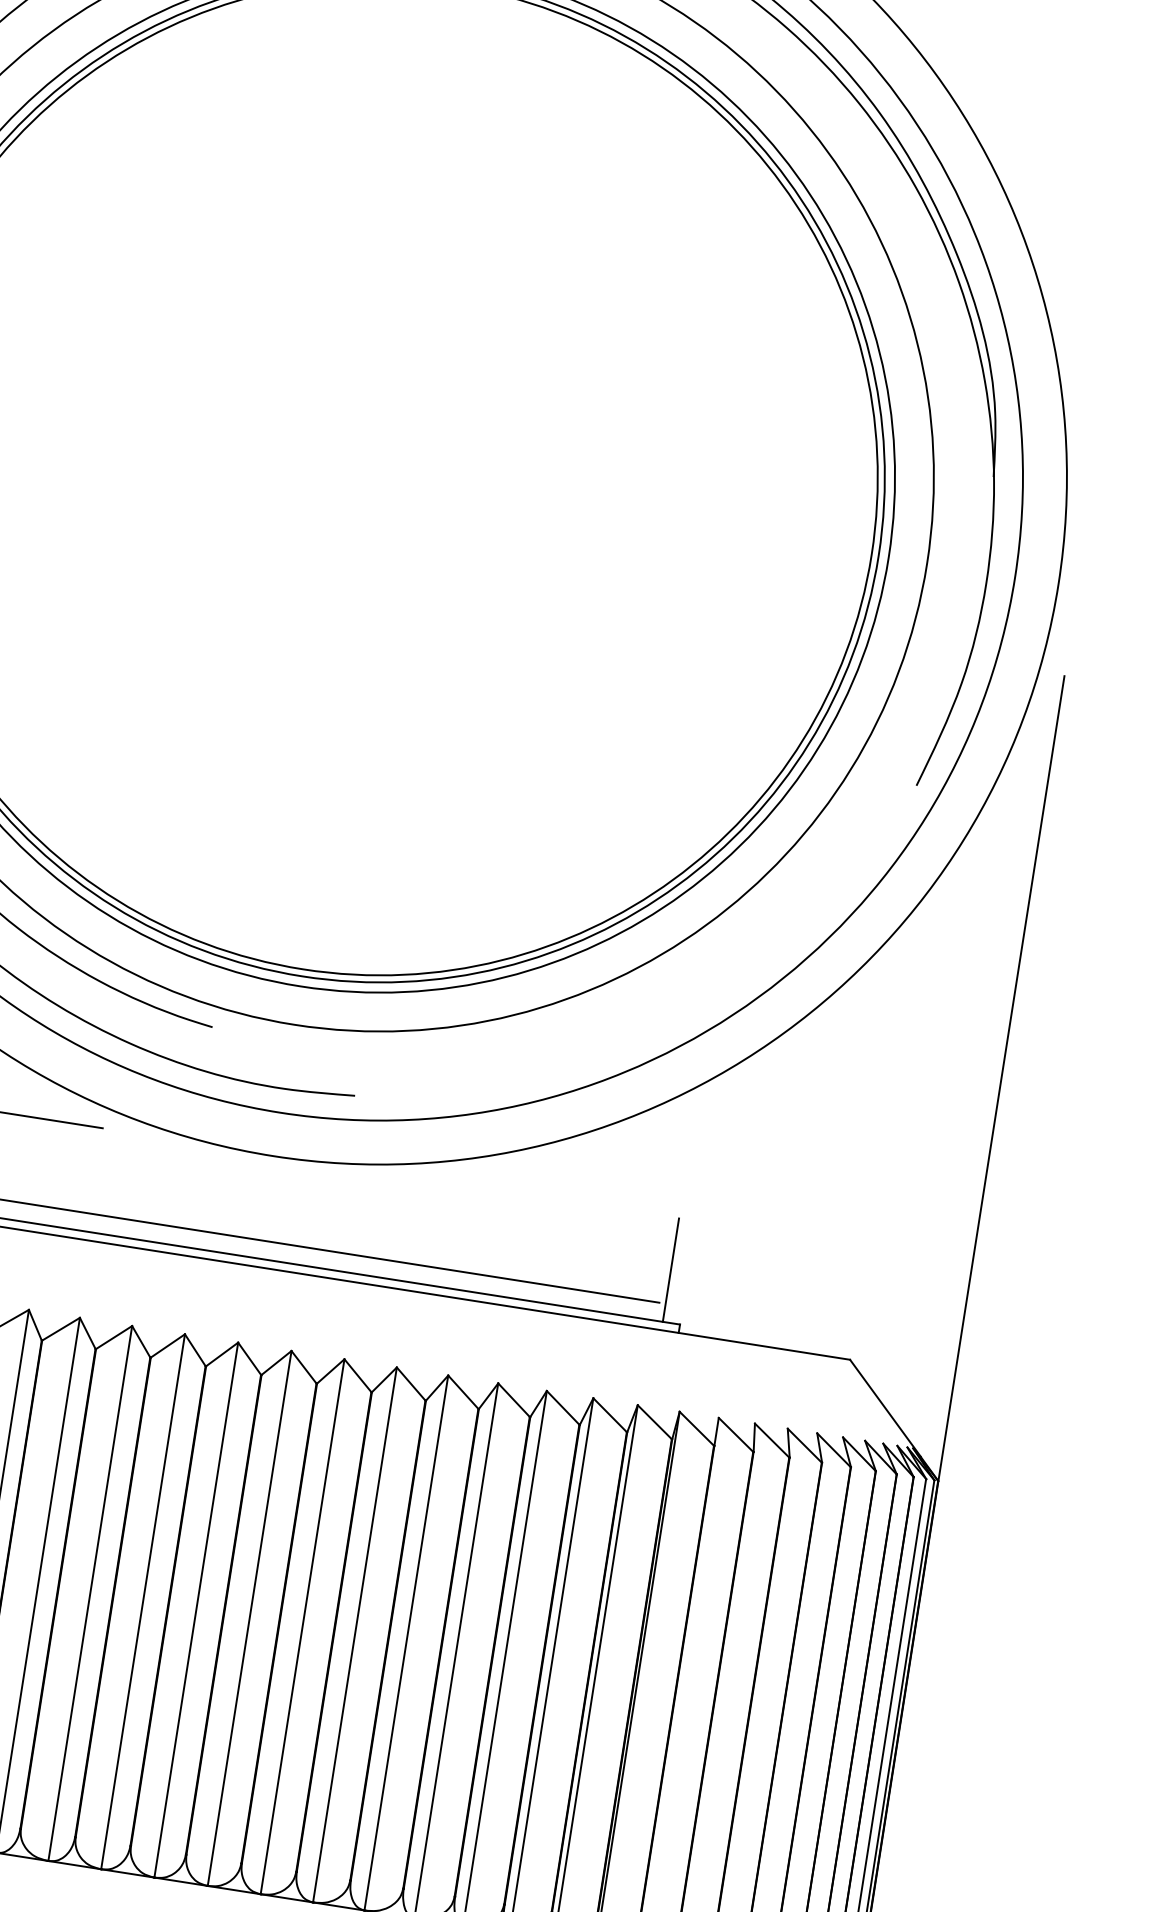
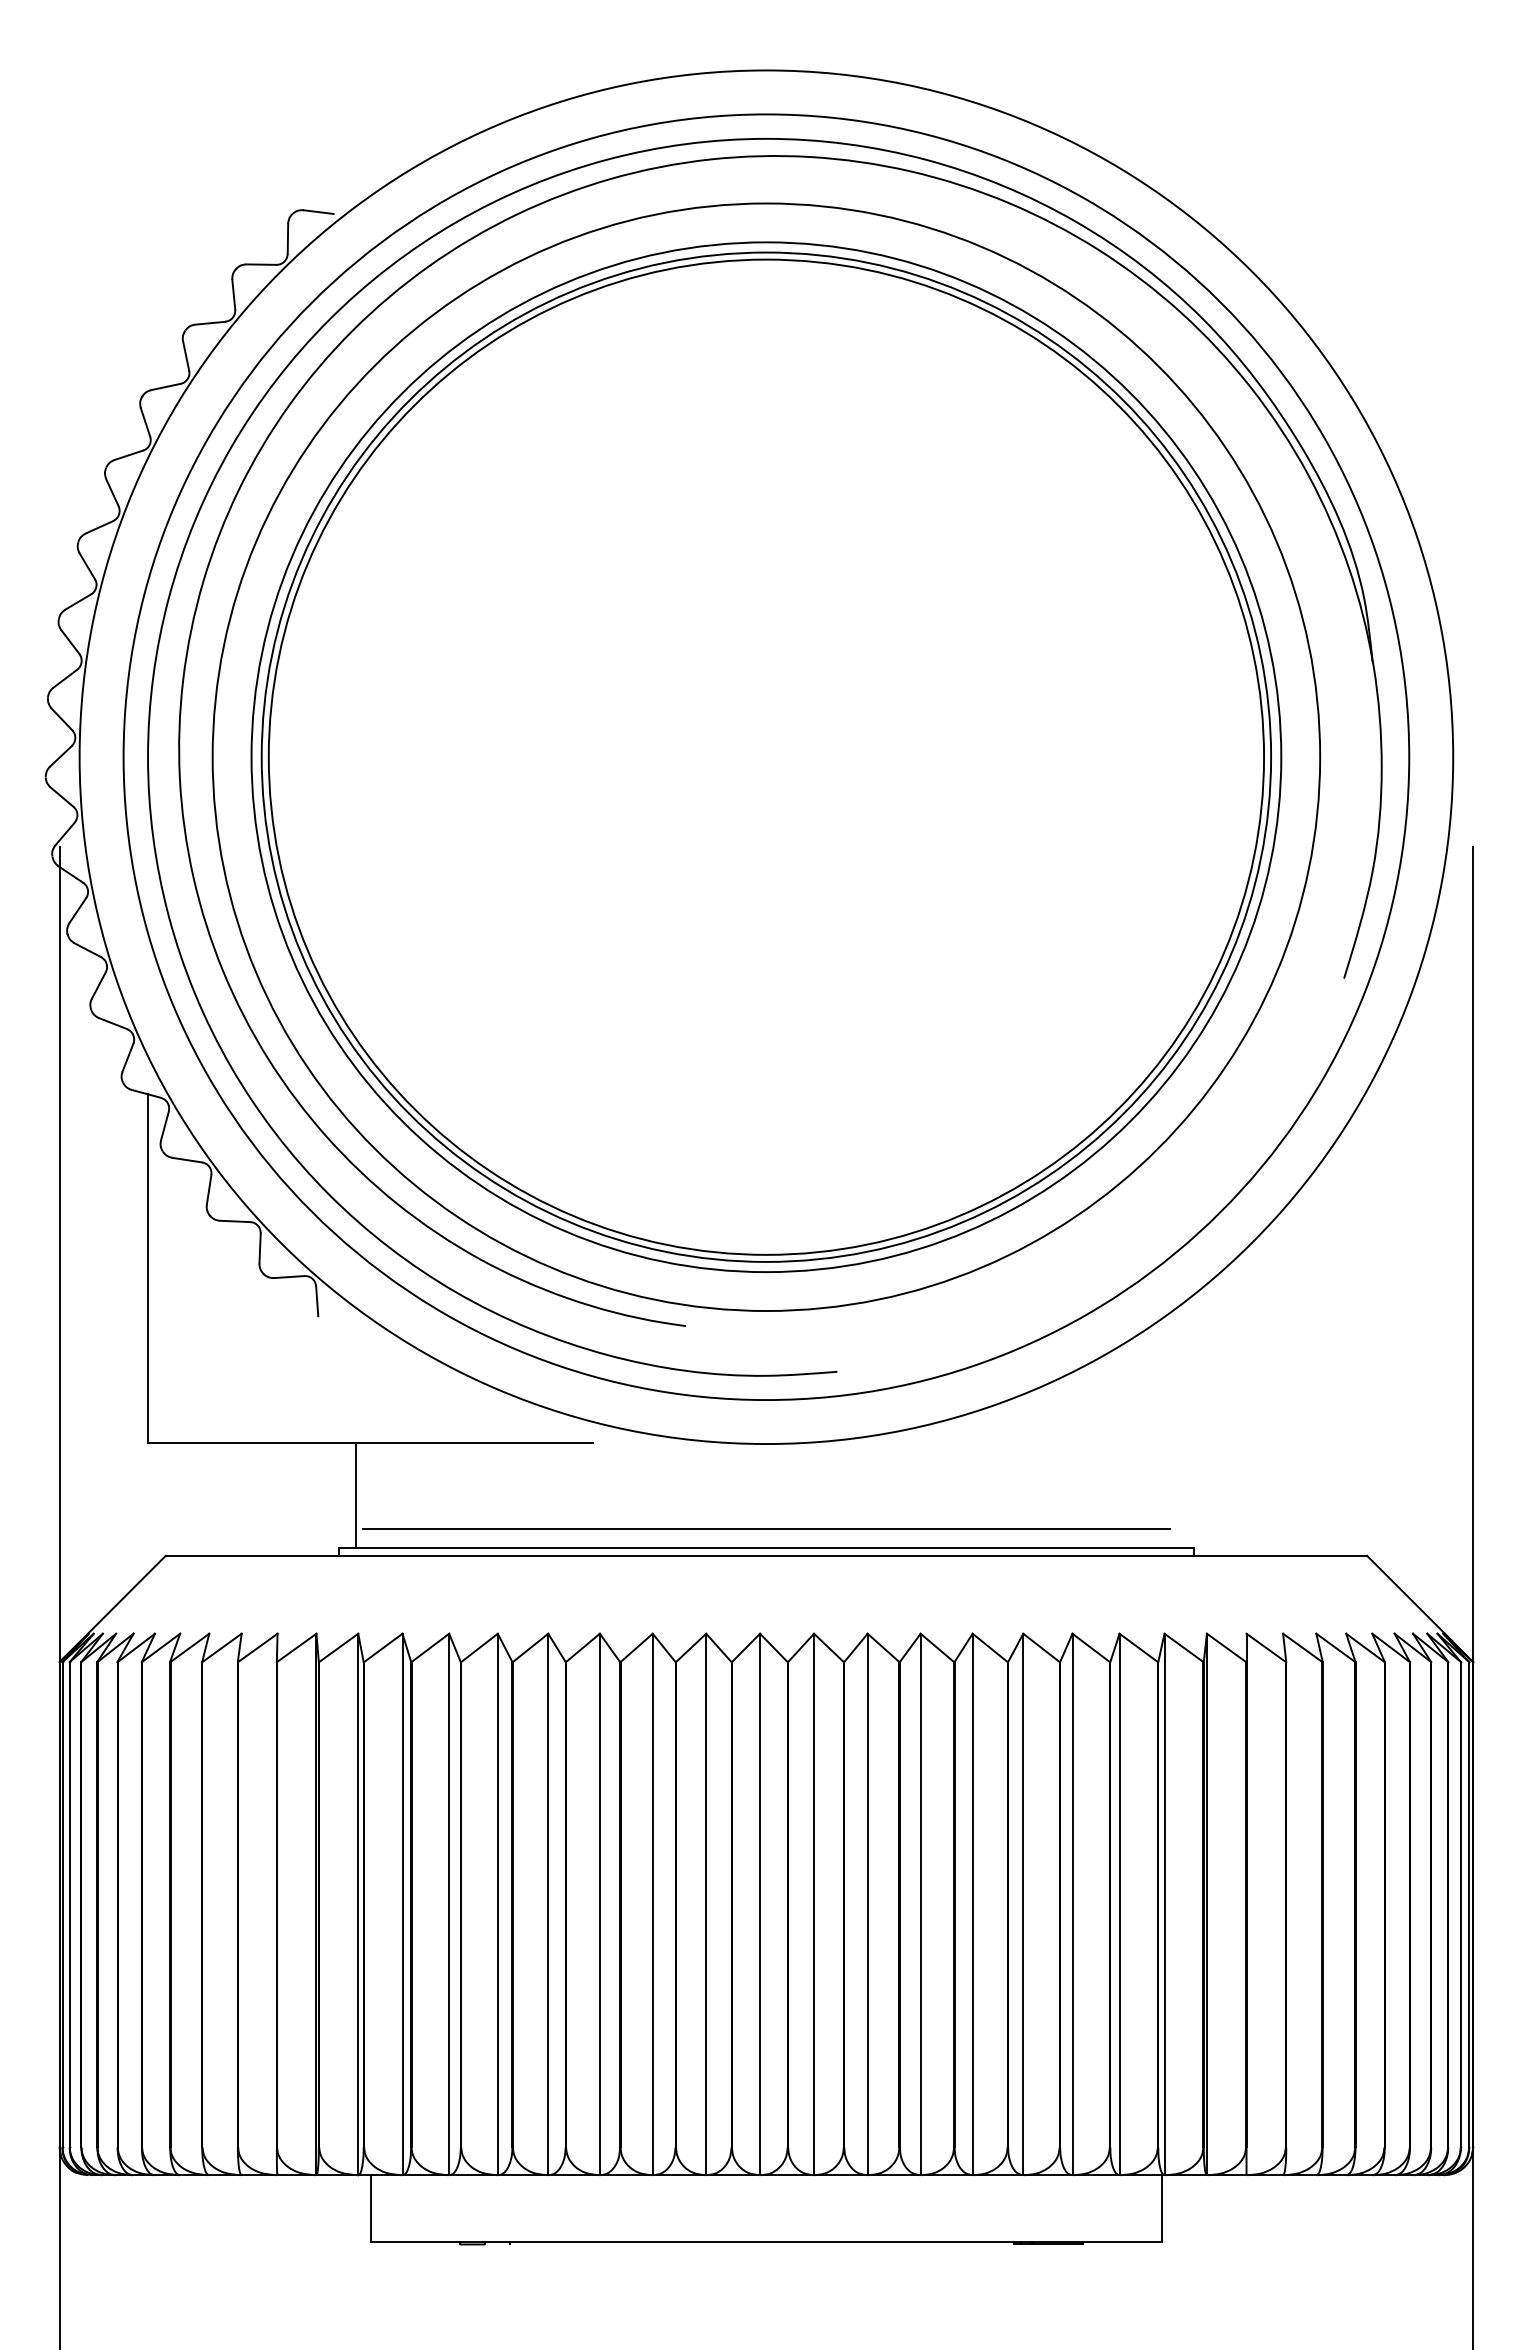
line: (671, 1269) -> (1176, 1494), removed

